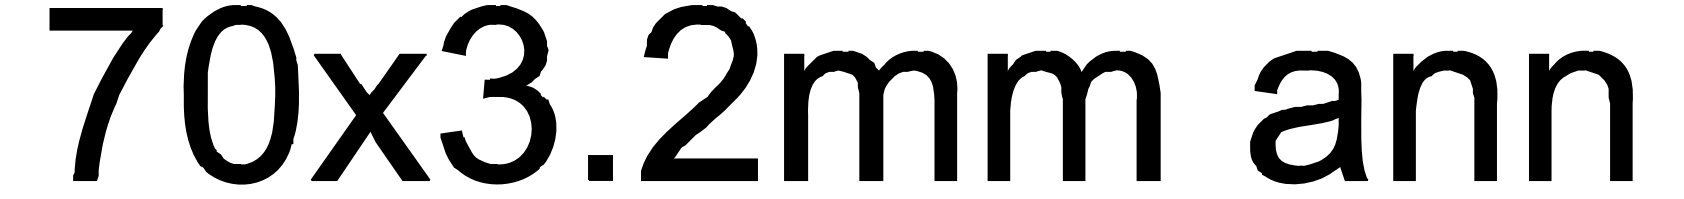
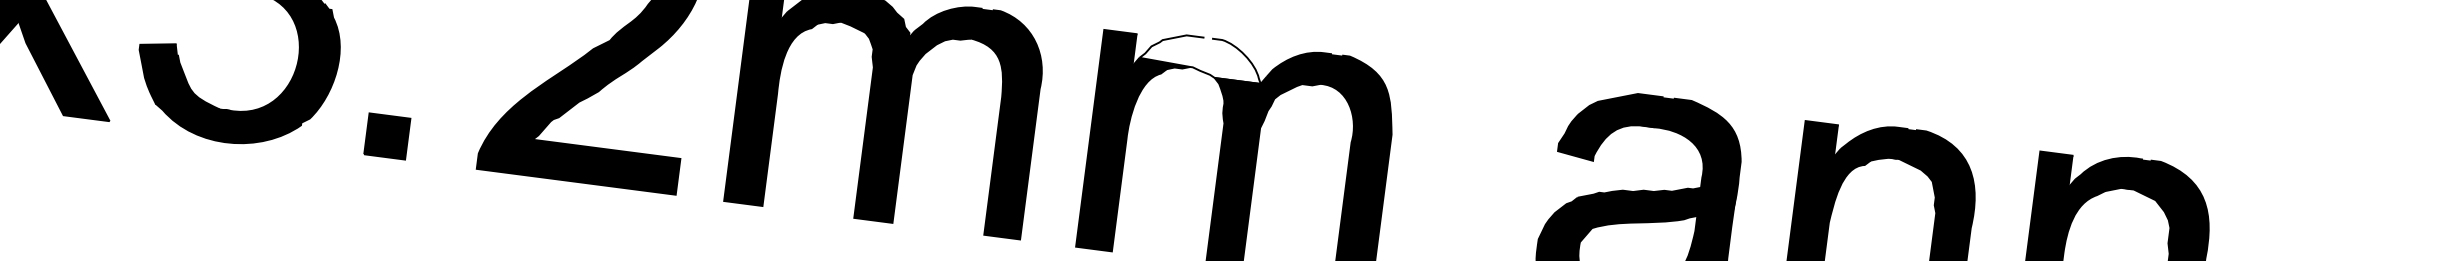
fill: (1045, 62) -> (1200, 56), removed
part: (600, 167) -> (387, 135), moved

